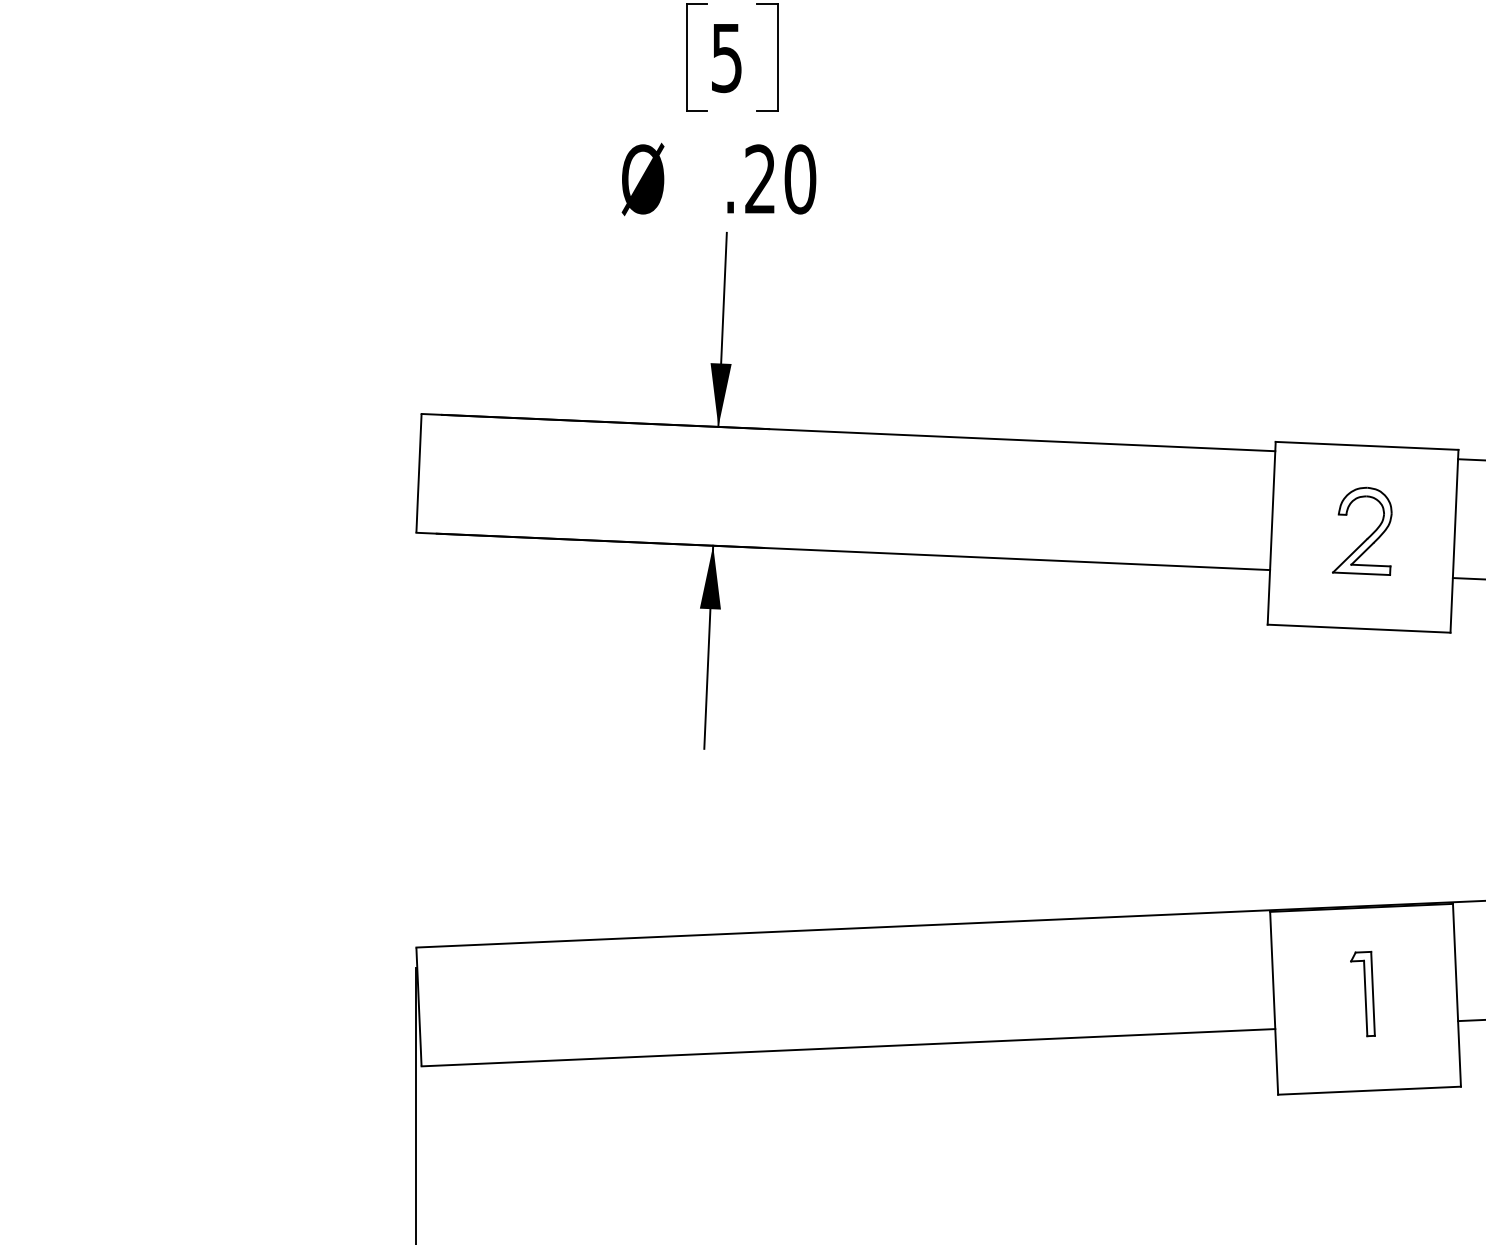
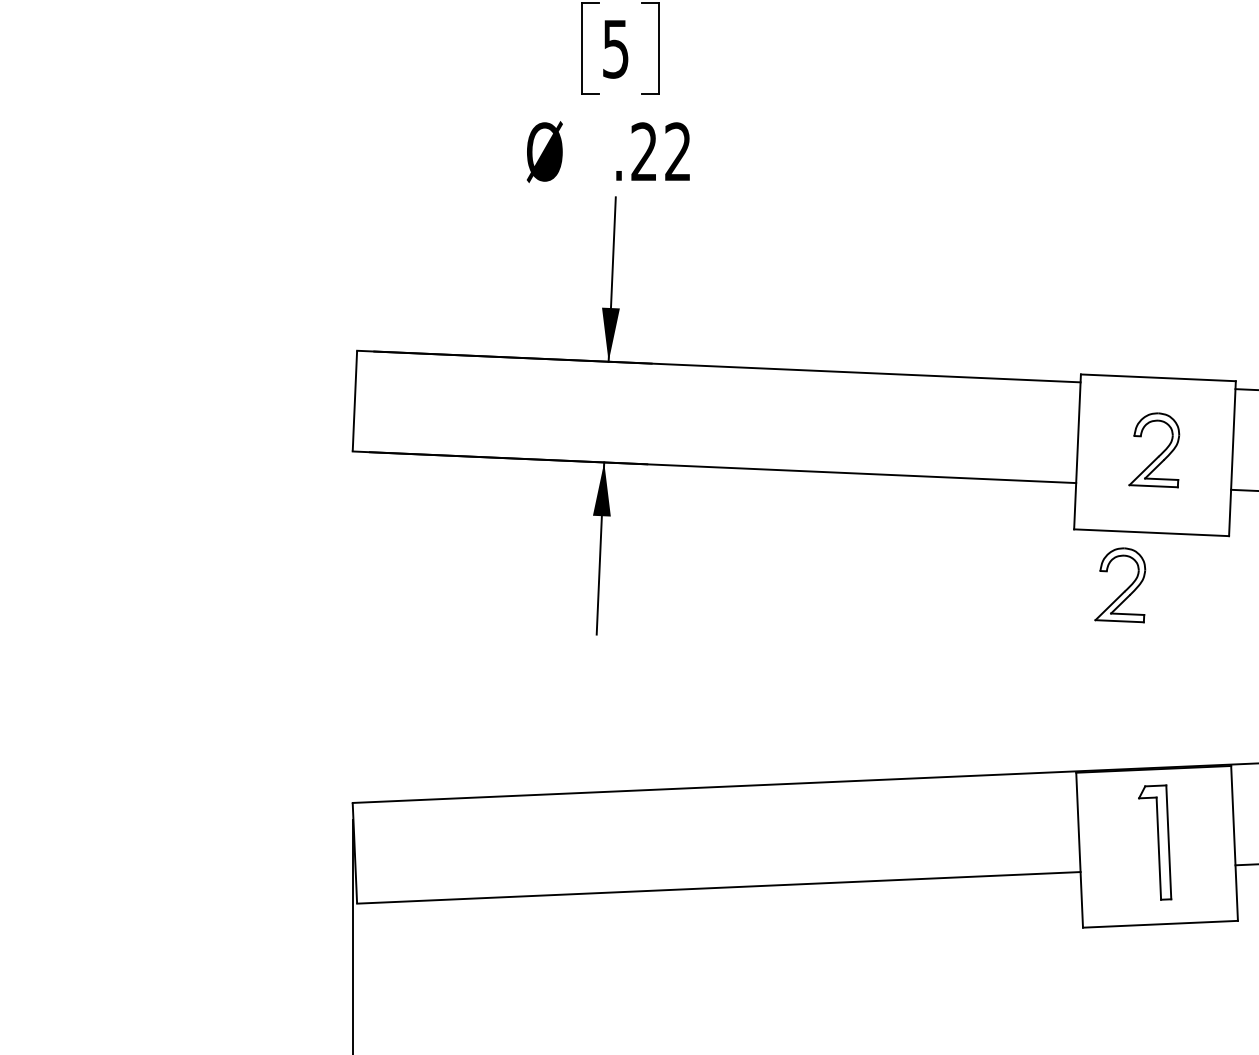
text: (799, 178) -> (677, 151), .20 -> .22
part: (1328, 695) -> (1125, 589), added
part: (1362, 993) -> (1154, 841), size x1.6

